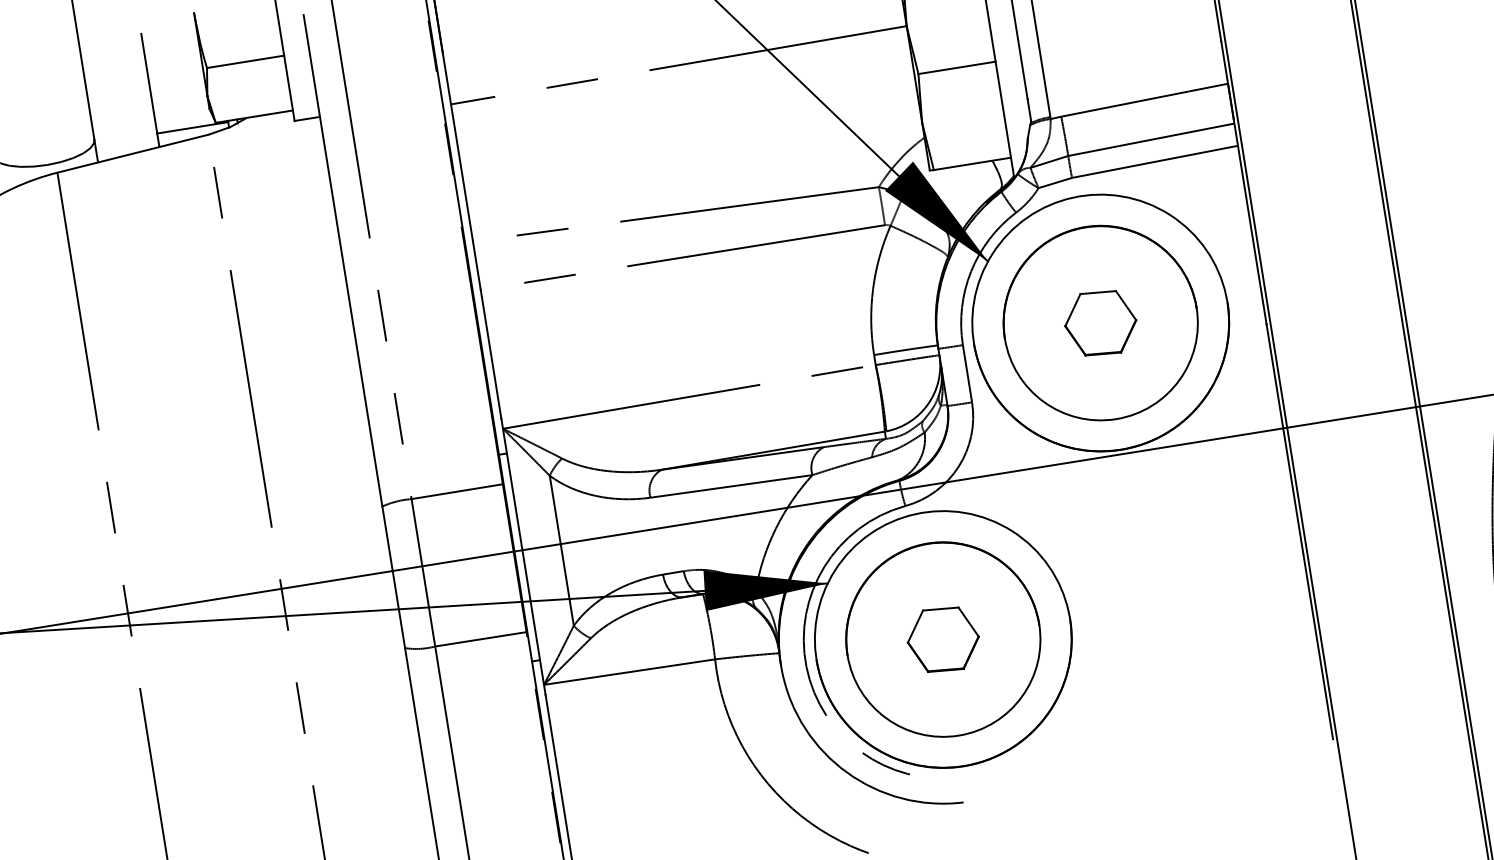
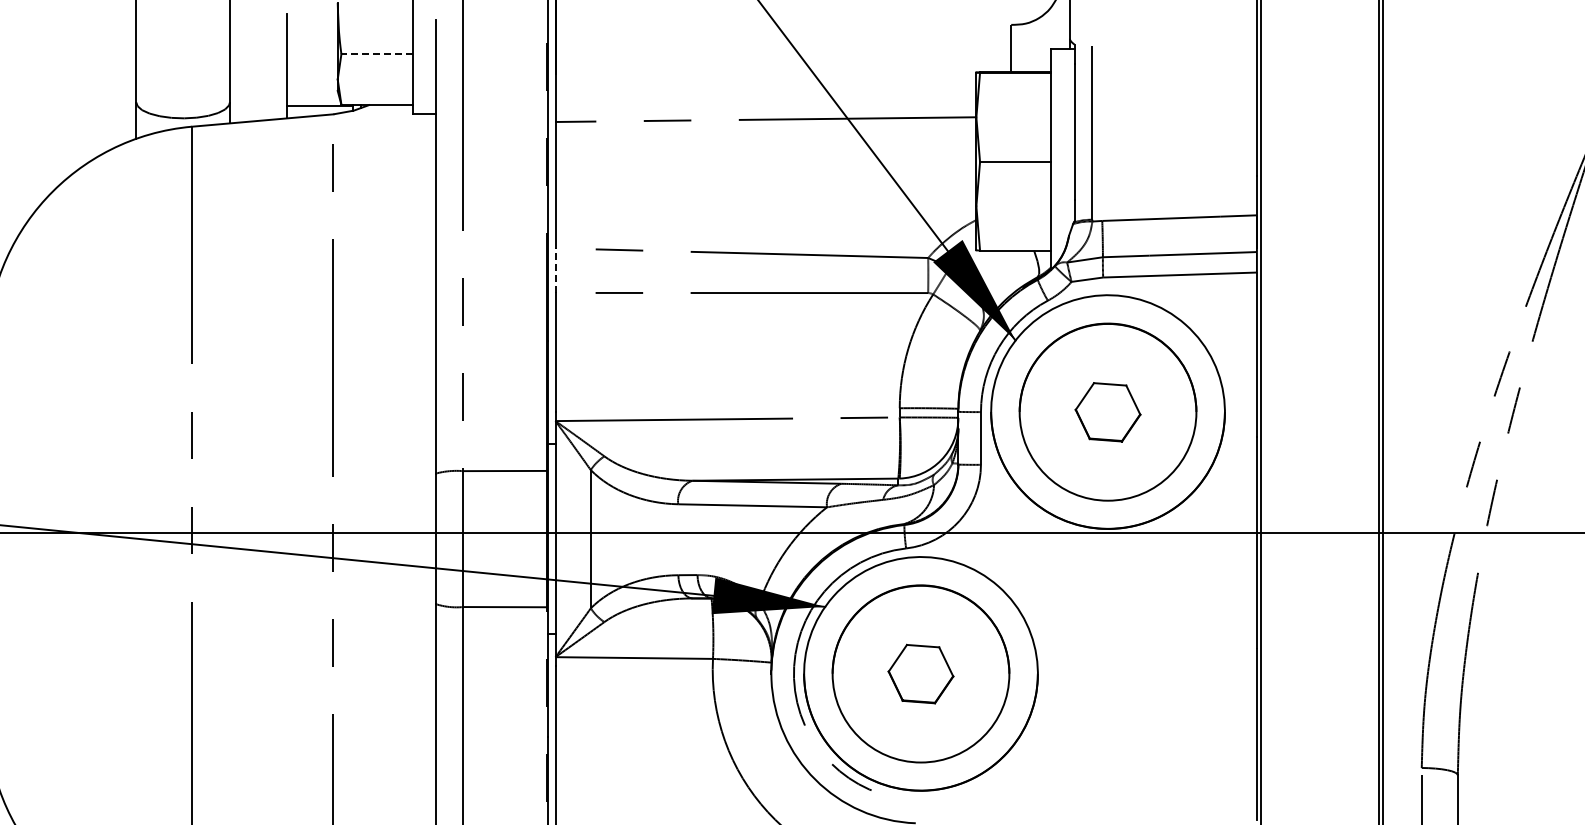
line: (245, 62) -> (376, 54), solid -> dashed
line: (476, 265) -> (555, 270), solid -> dashed

